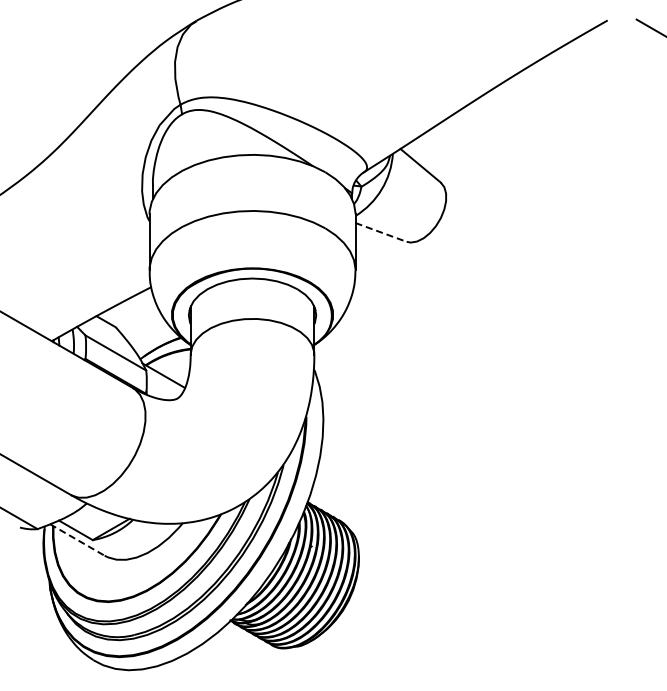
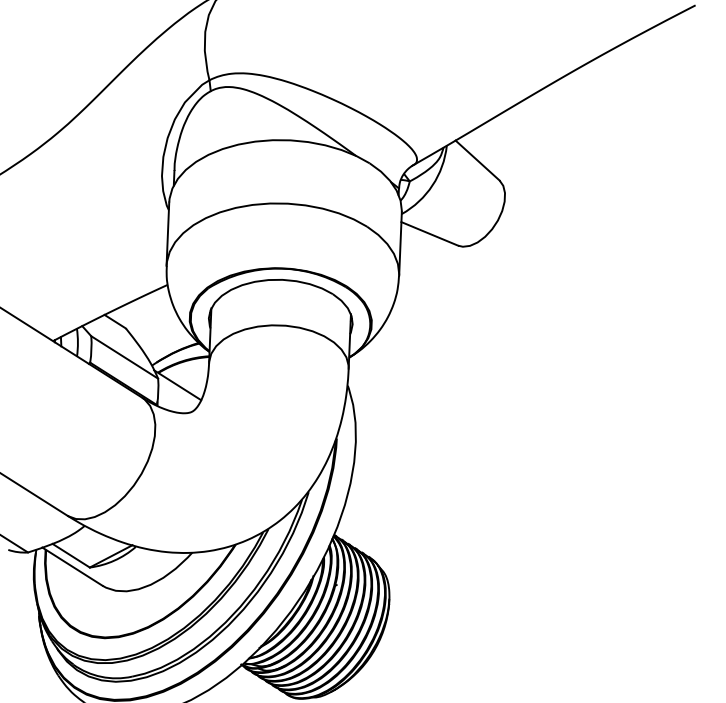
line: (381, 232) -> (430, 233), dashed -> solid
line: (77, 539) -> (72, 566), dashed -> solid

